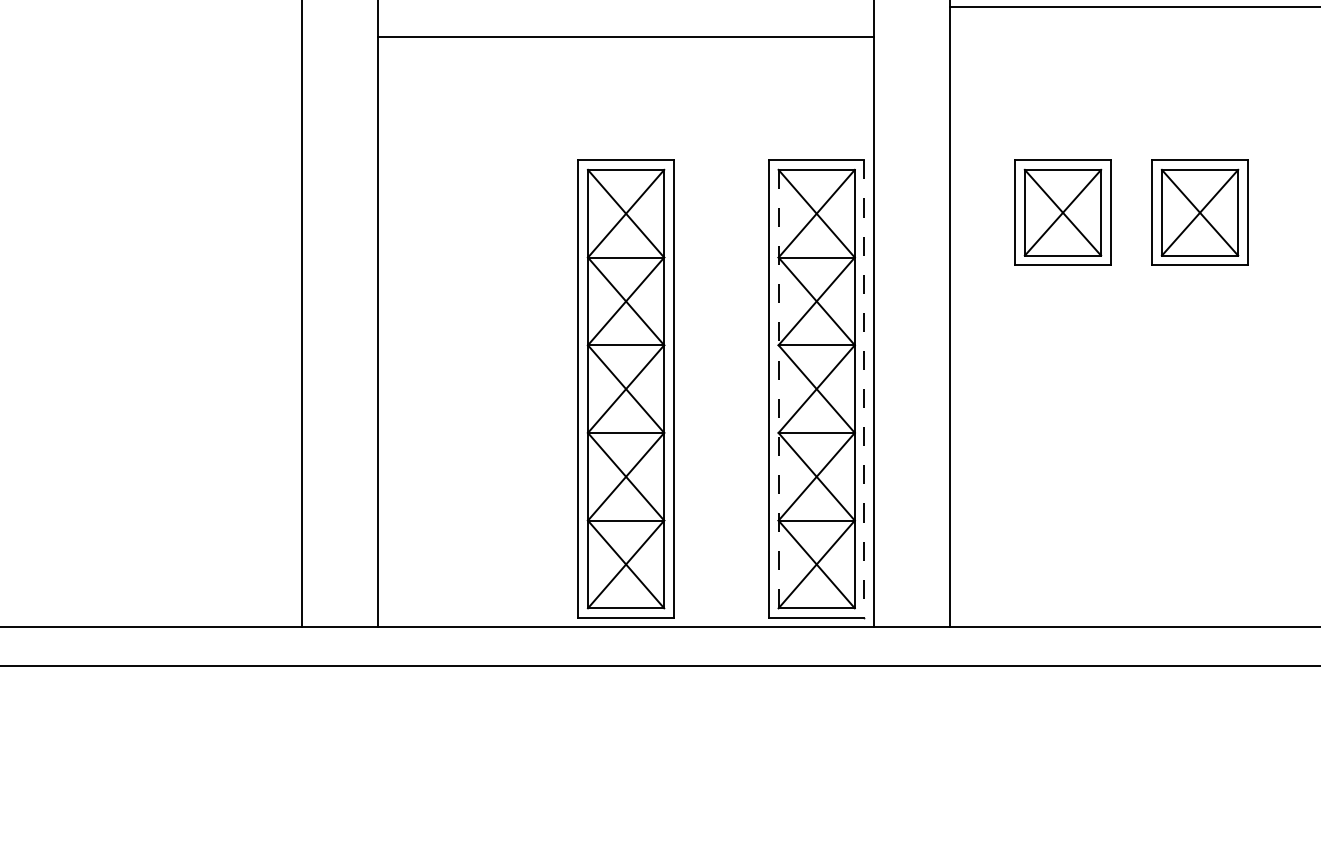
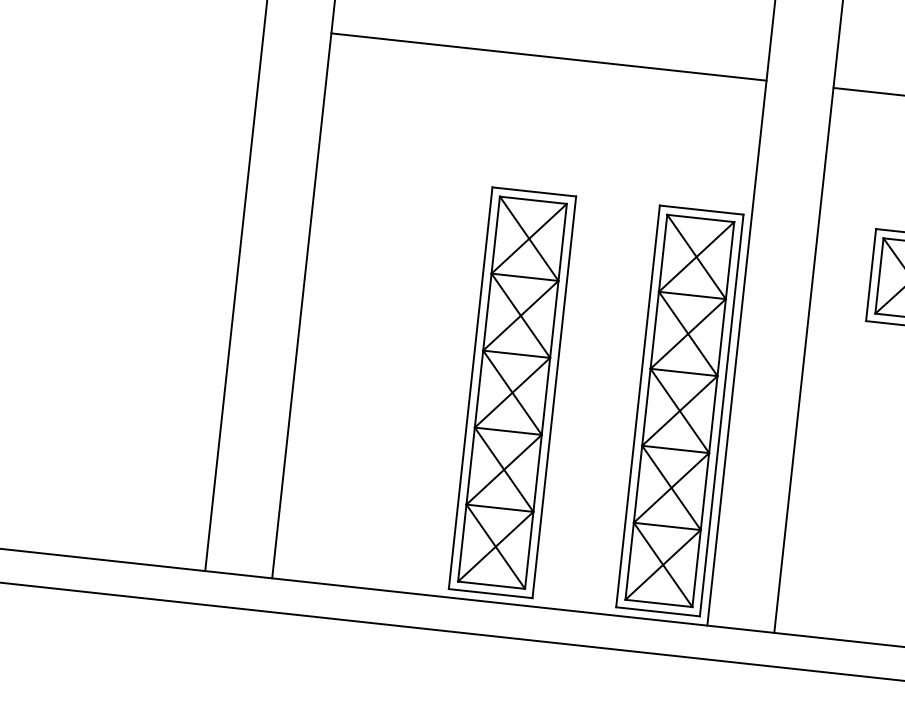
line: (625, 36) -> (548, 56), moved
line: (778, 389) -> (646, 407), dashed -> solid
line: (864, 389) -> (721, 415), dashed -> solid

